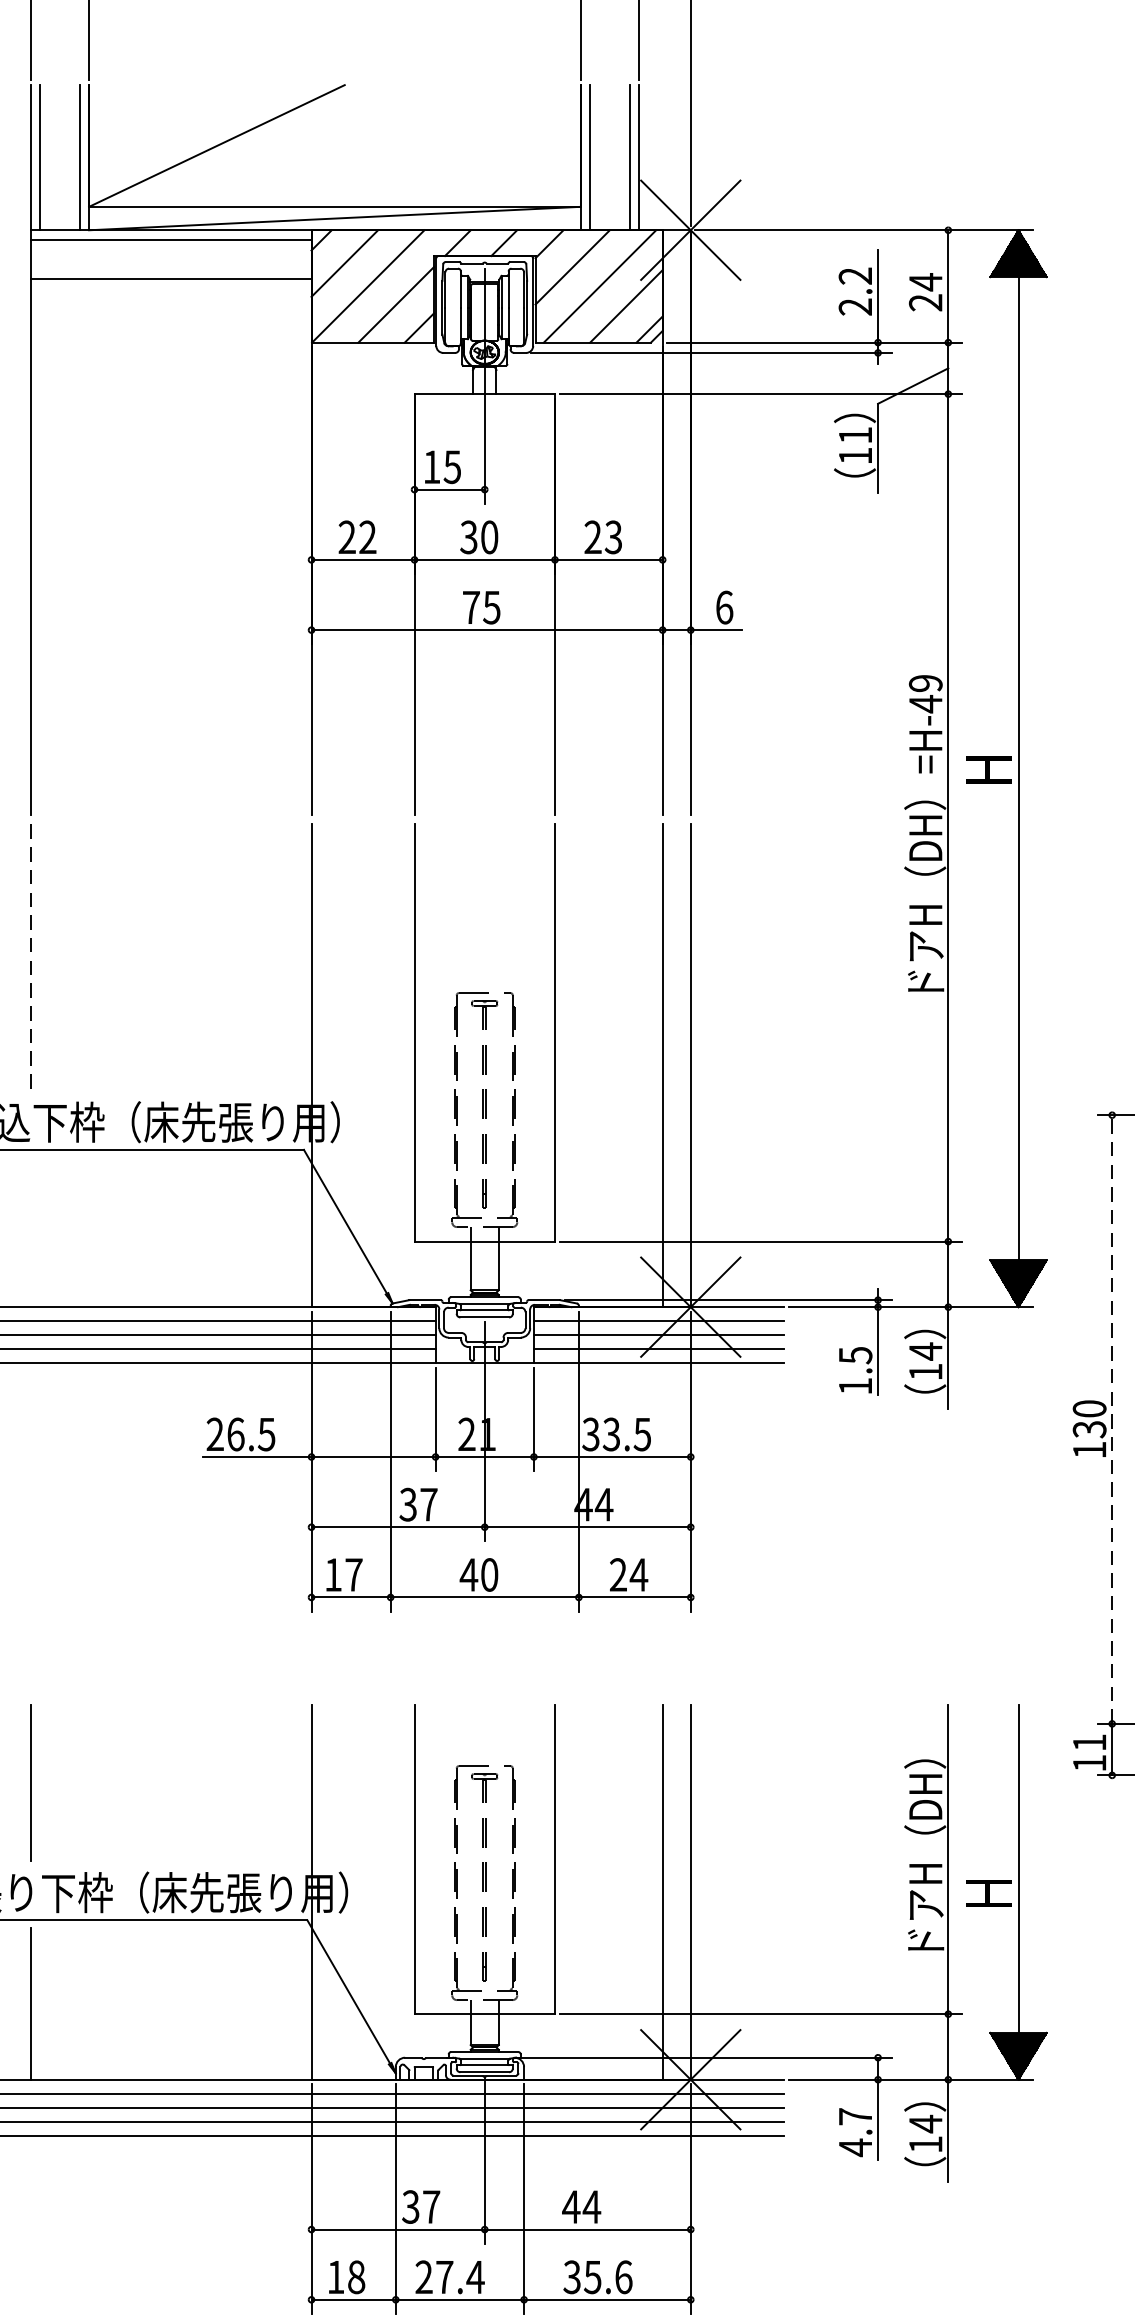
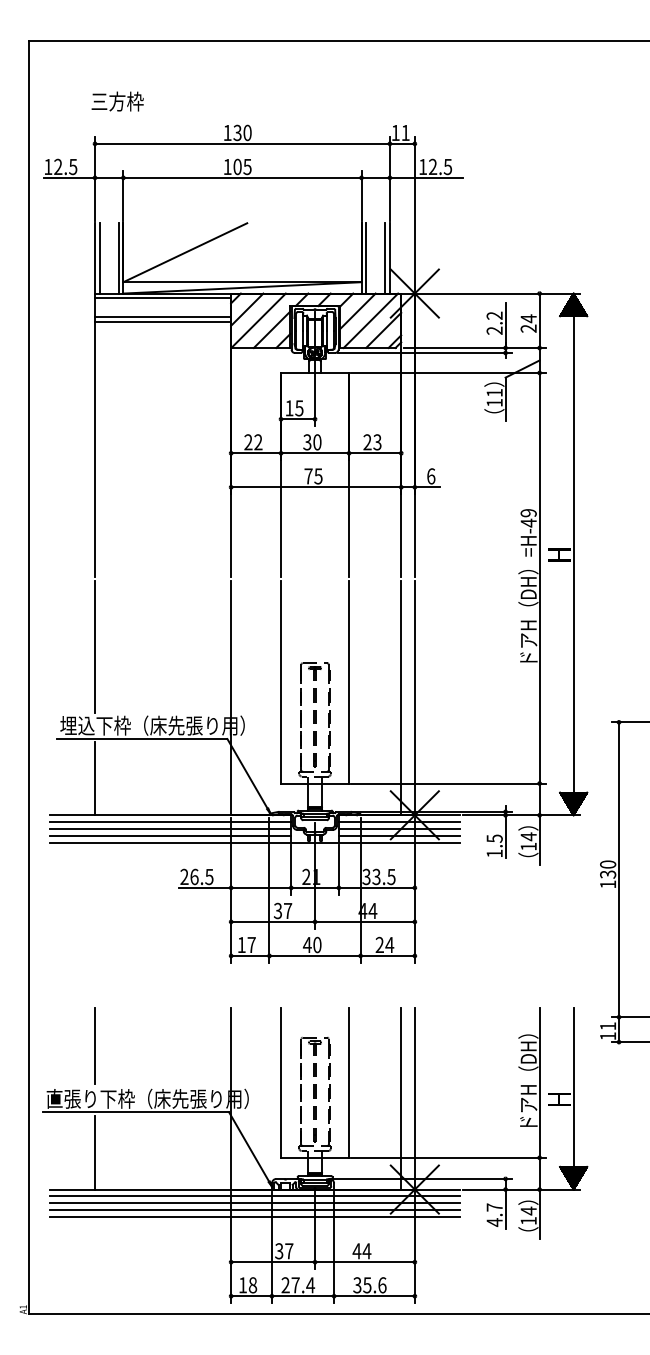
line: (171, 287) -> (163, 321), added
line: (31, 960) -> (95, 647), dashed -> solid
line: (31, 1231) -> (95, 778), added
line: (1113, 1419) -> (619, 869), dashed -> solid

